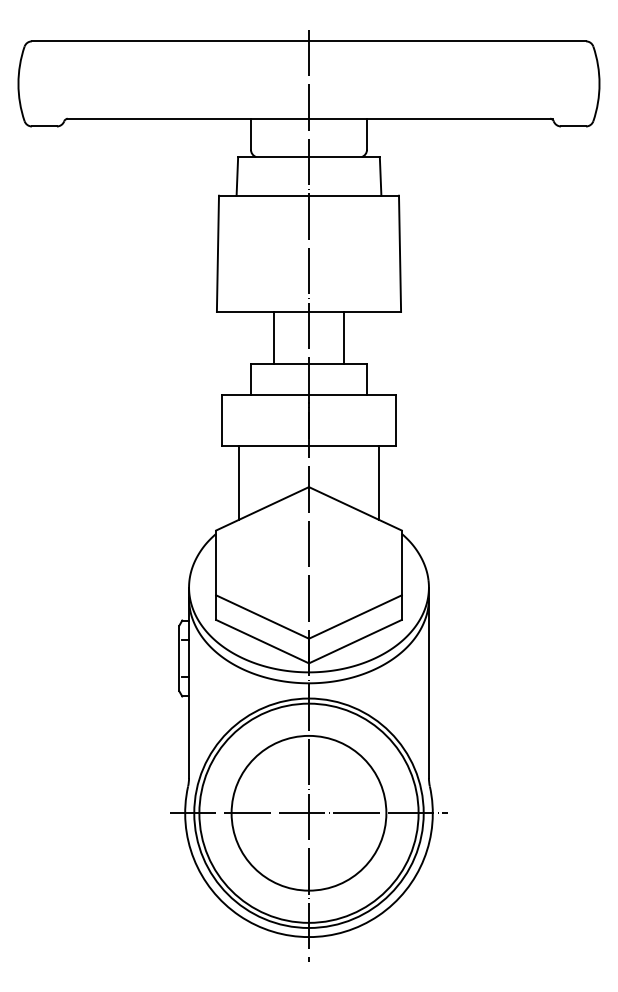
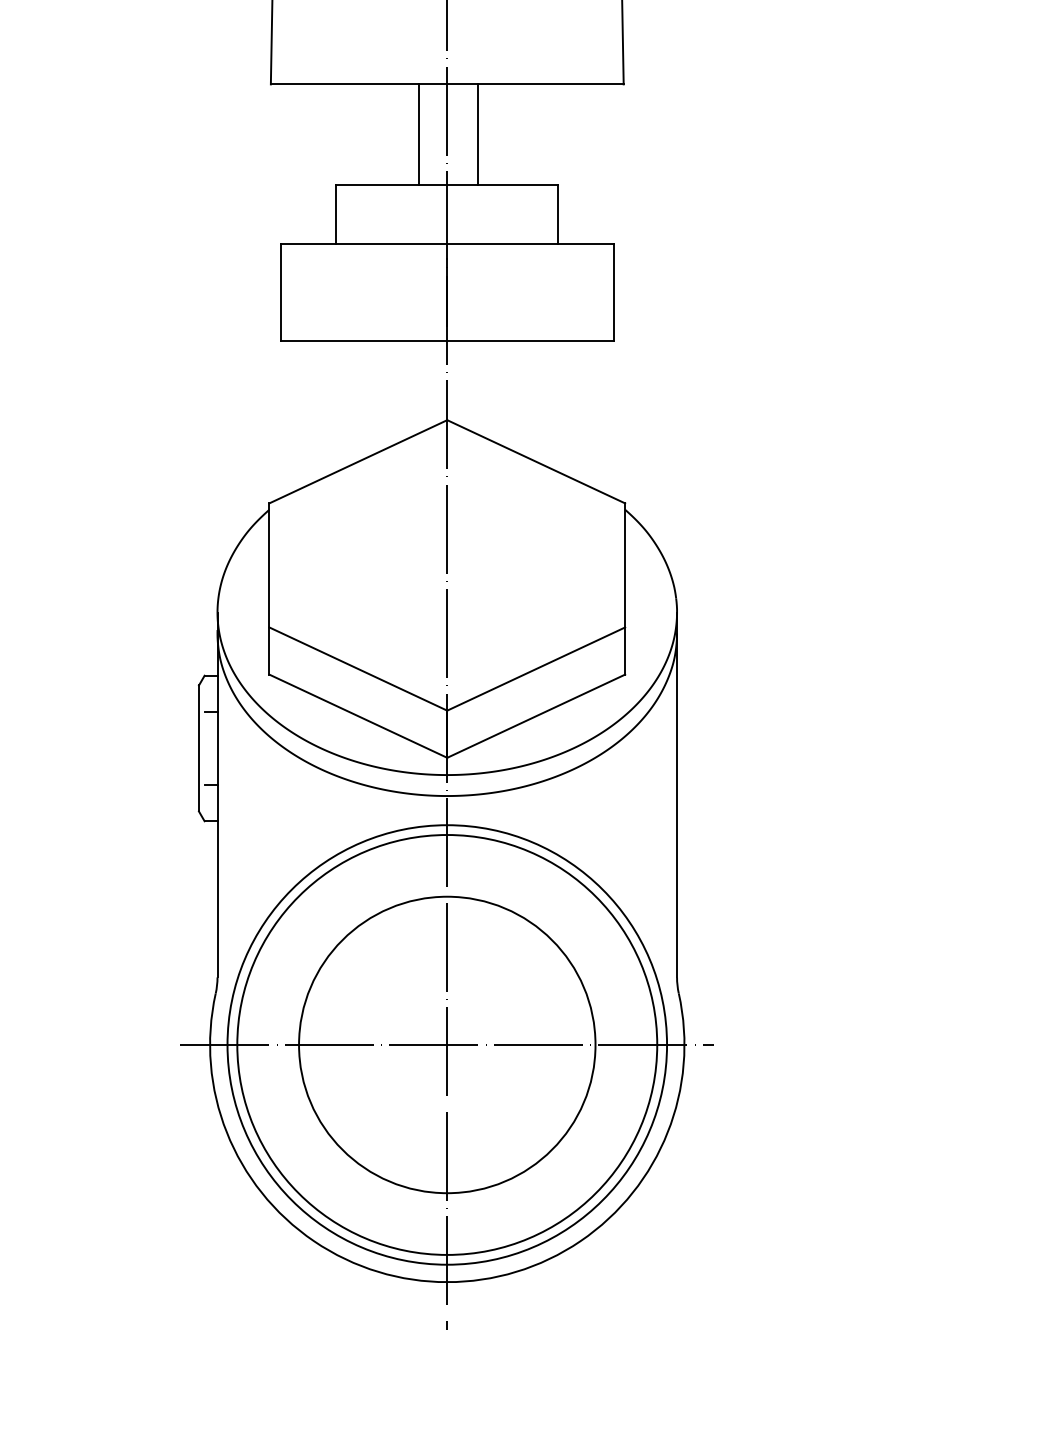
line: (274, 337) -> (419, 133), moved
line: (343, 337) -> (476, 133), moved
line: (239, 482) -> (314, 411), removed
line: (378, 482) -> (580, 411), removed

